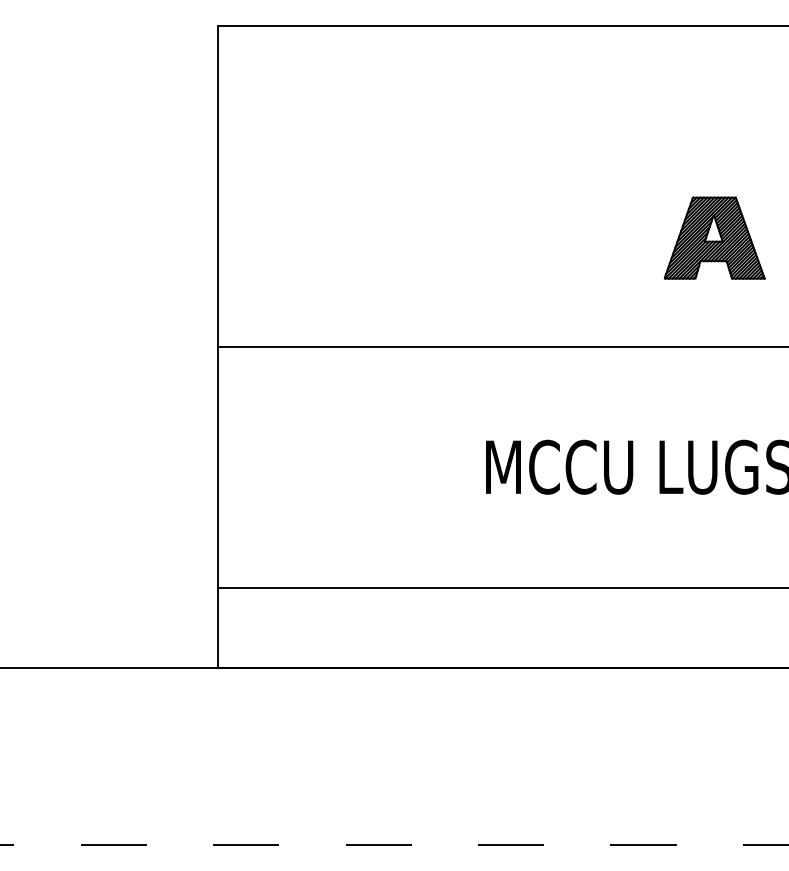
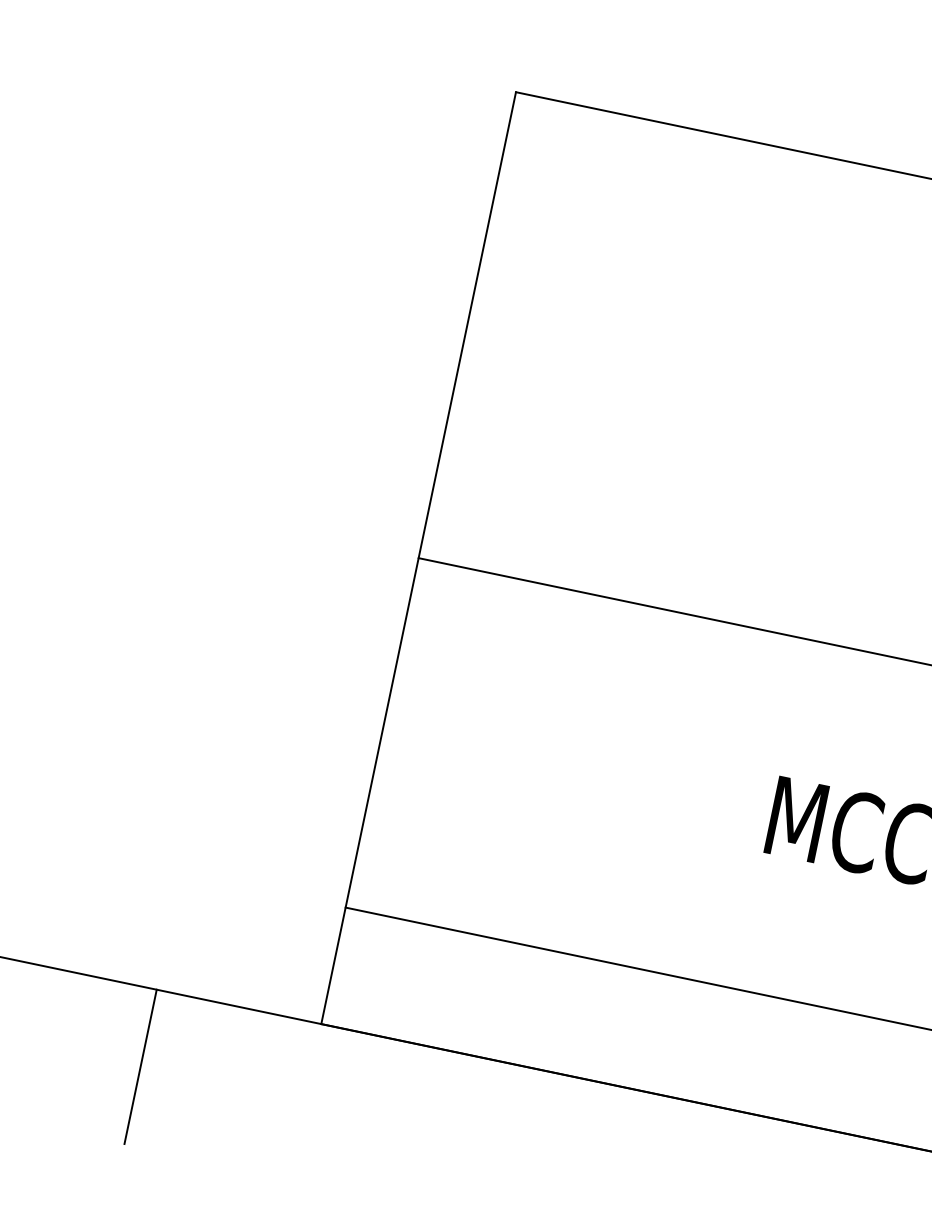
line: (104, 720) -> (140, 1066), added

